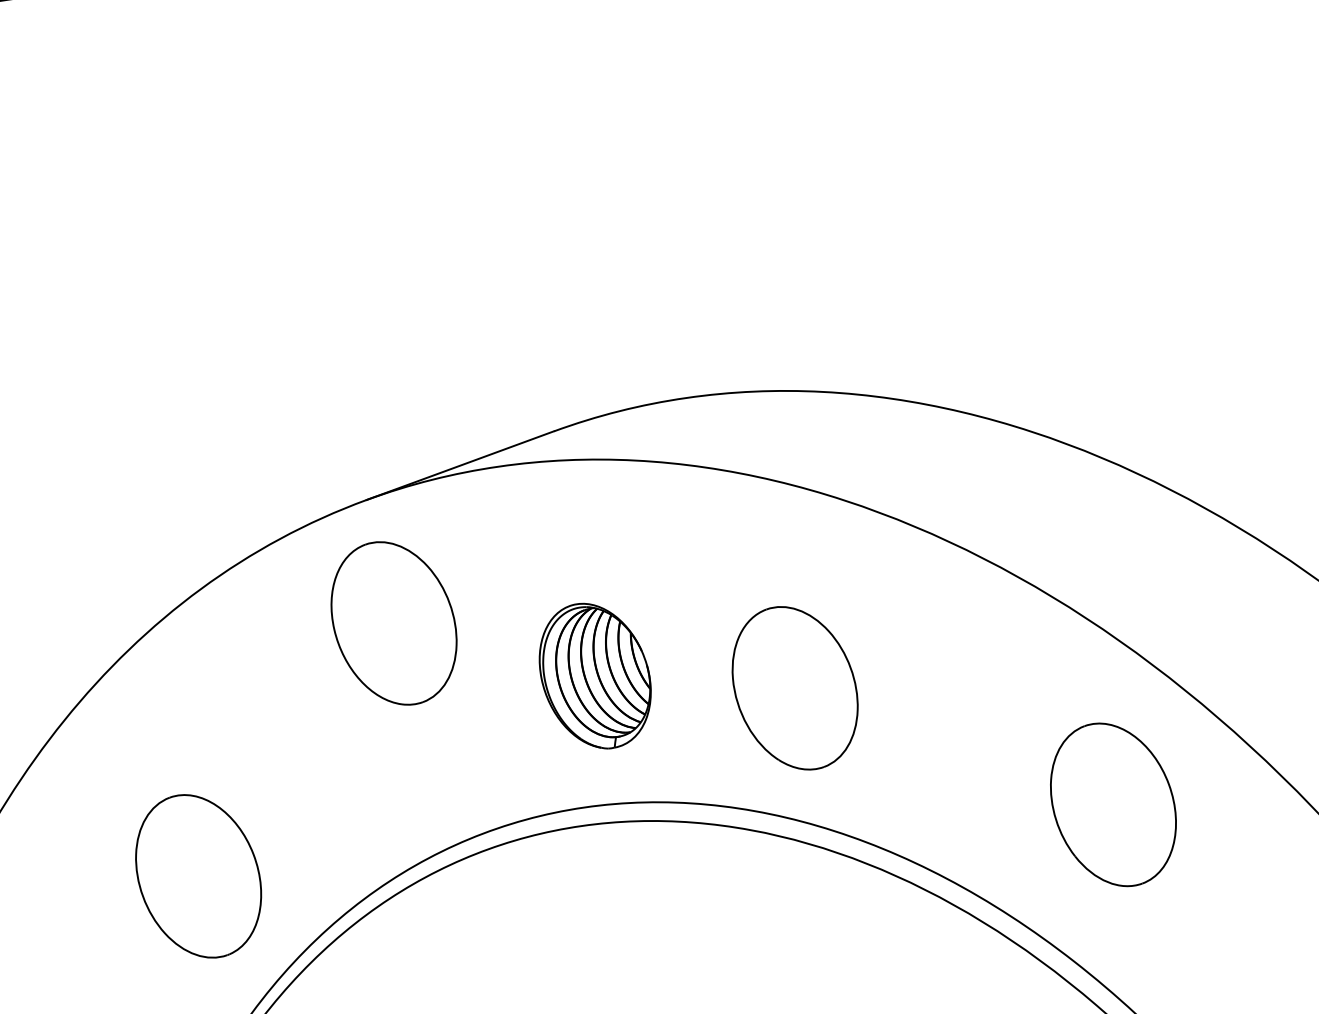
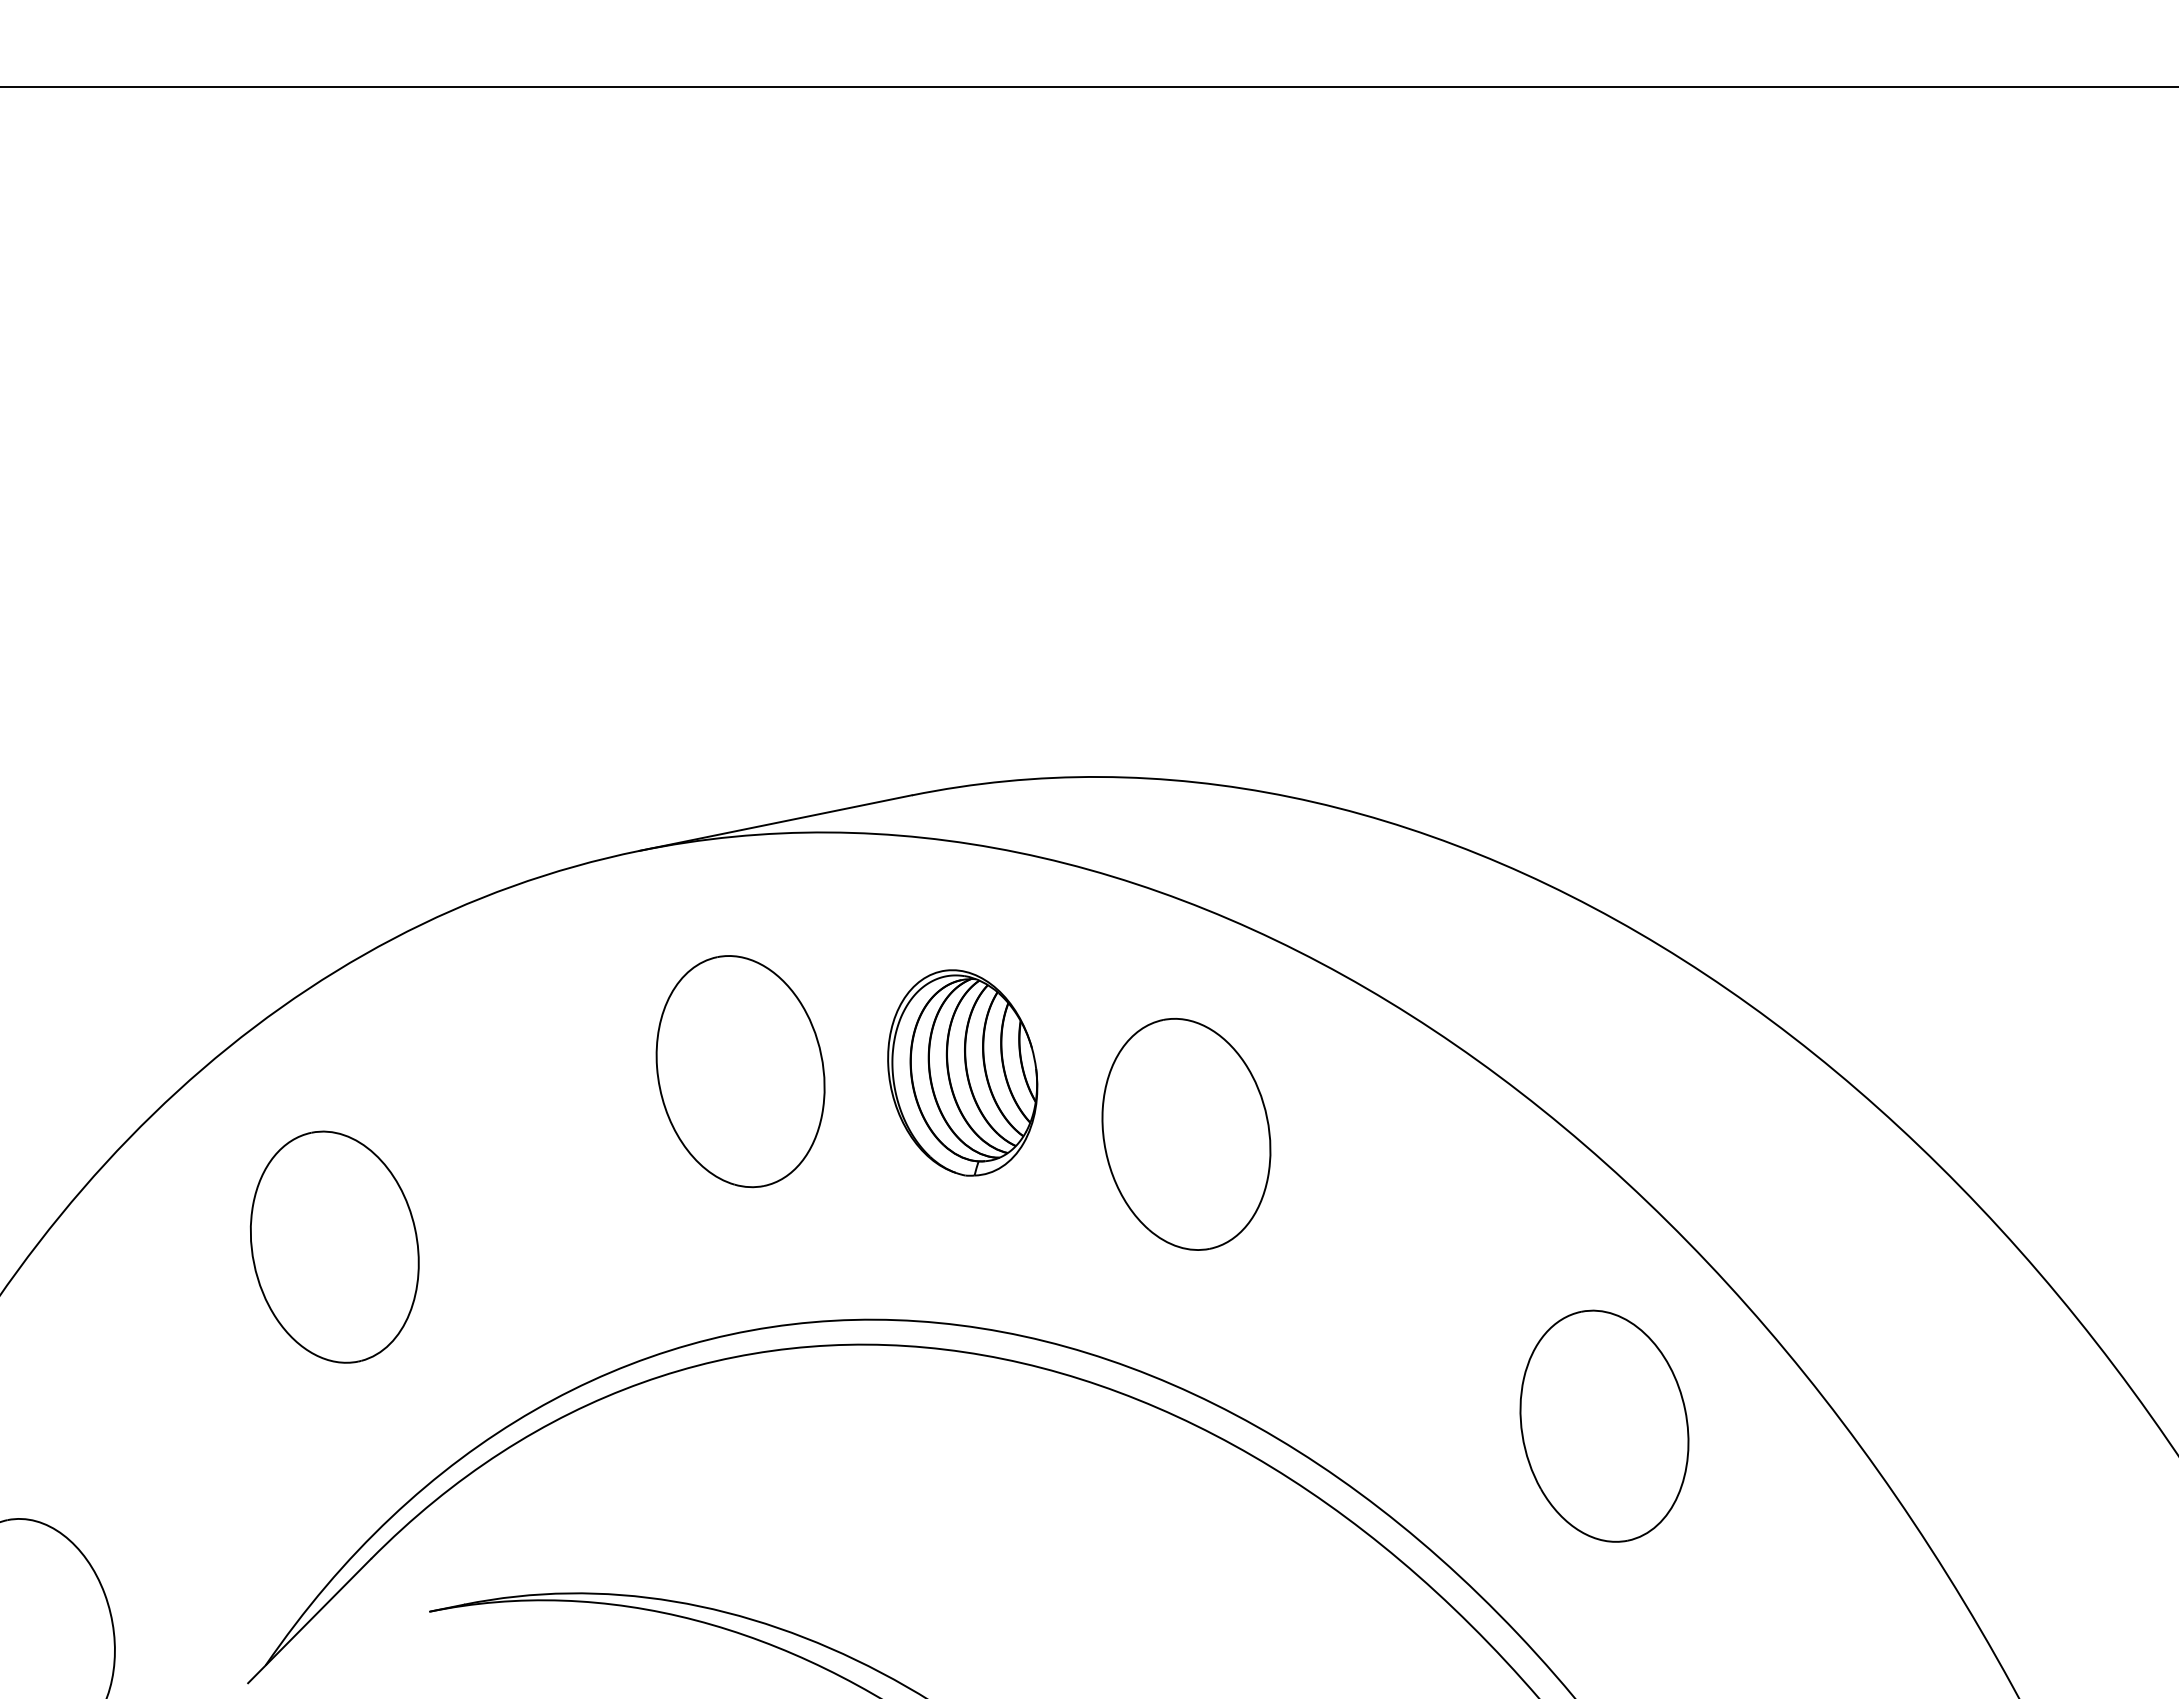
part: (393, 623) -> (740, 1071), moved
part: (595, 675) -> (962, 1072), moved
part: (795, 688) -> (1186, 1134), moved
part: (198, 875) -> (334, 1246), moved

